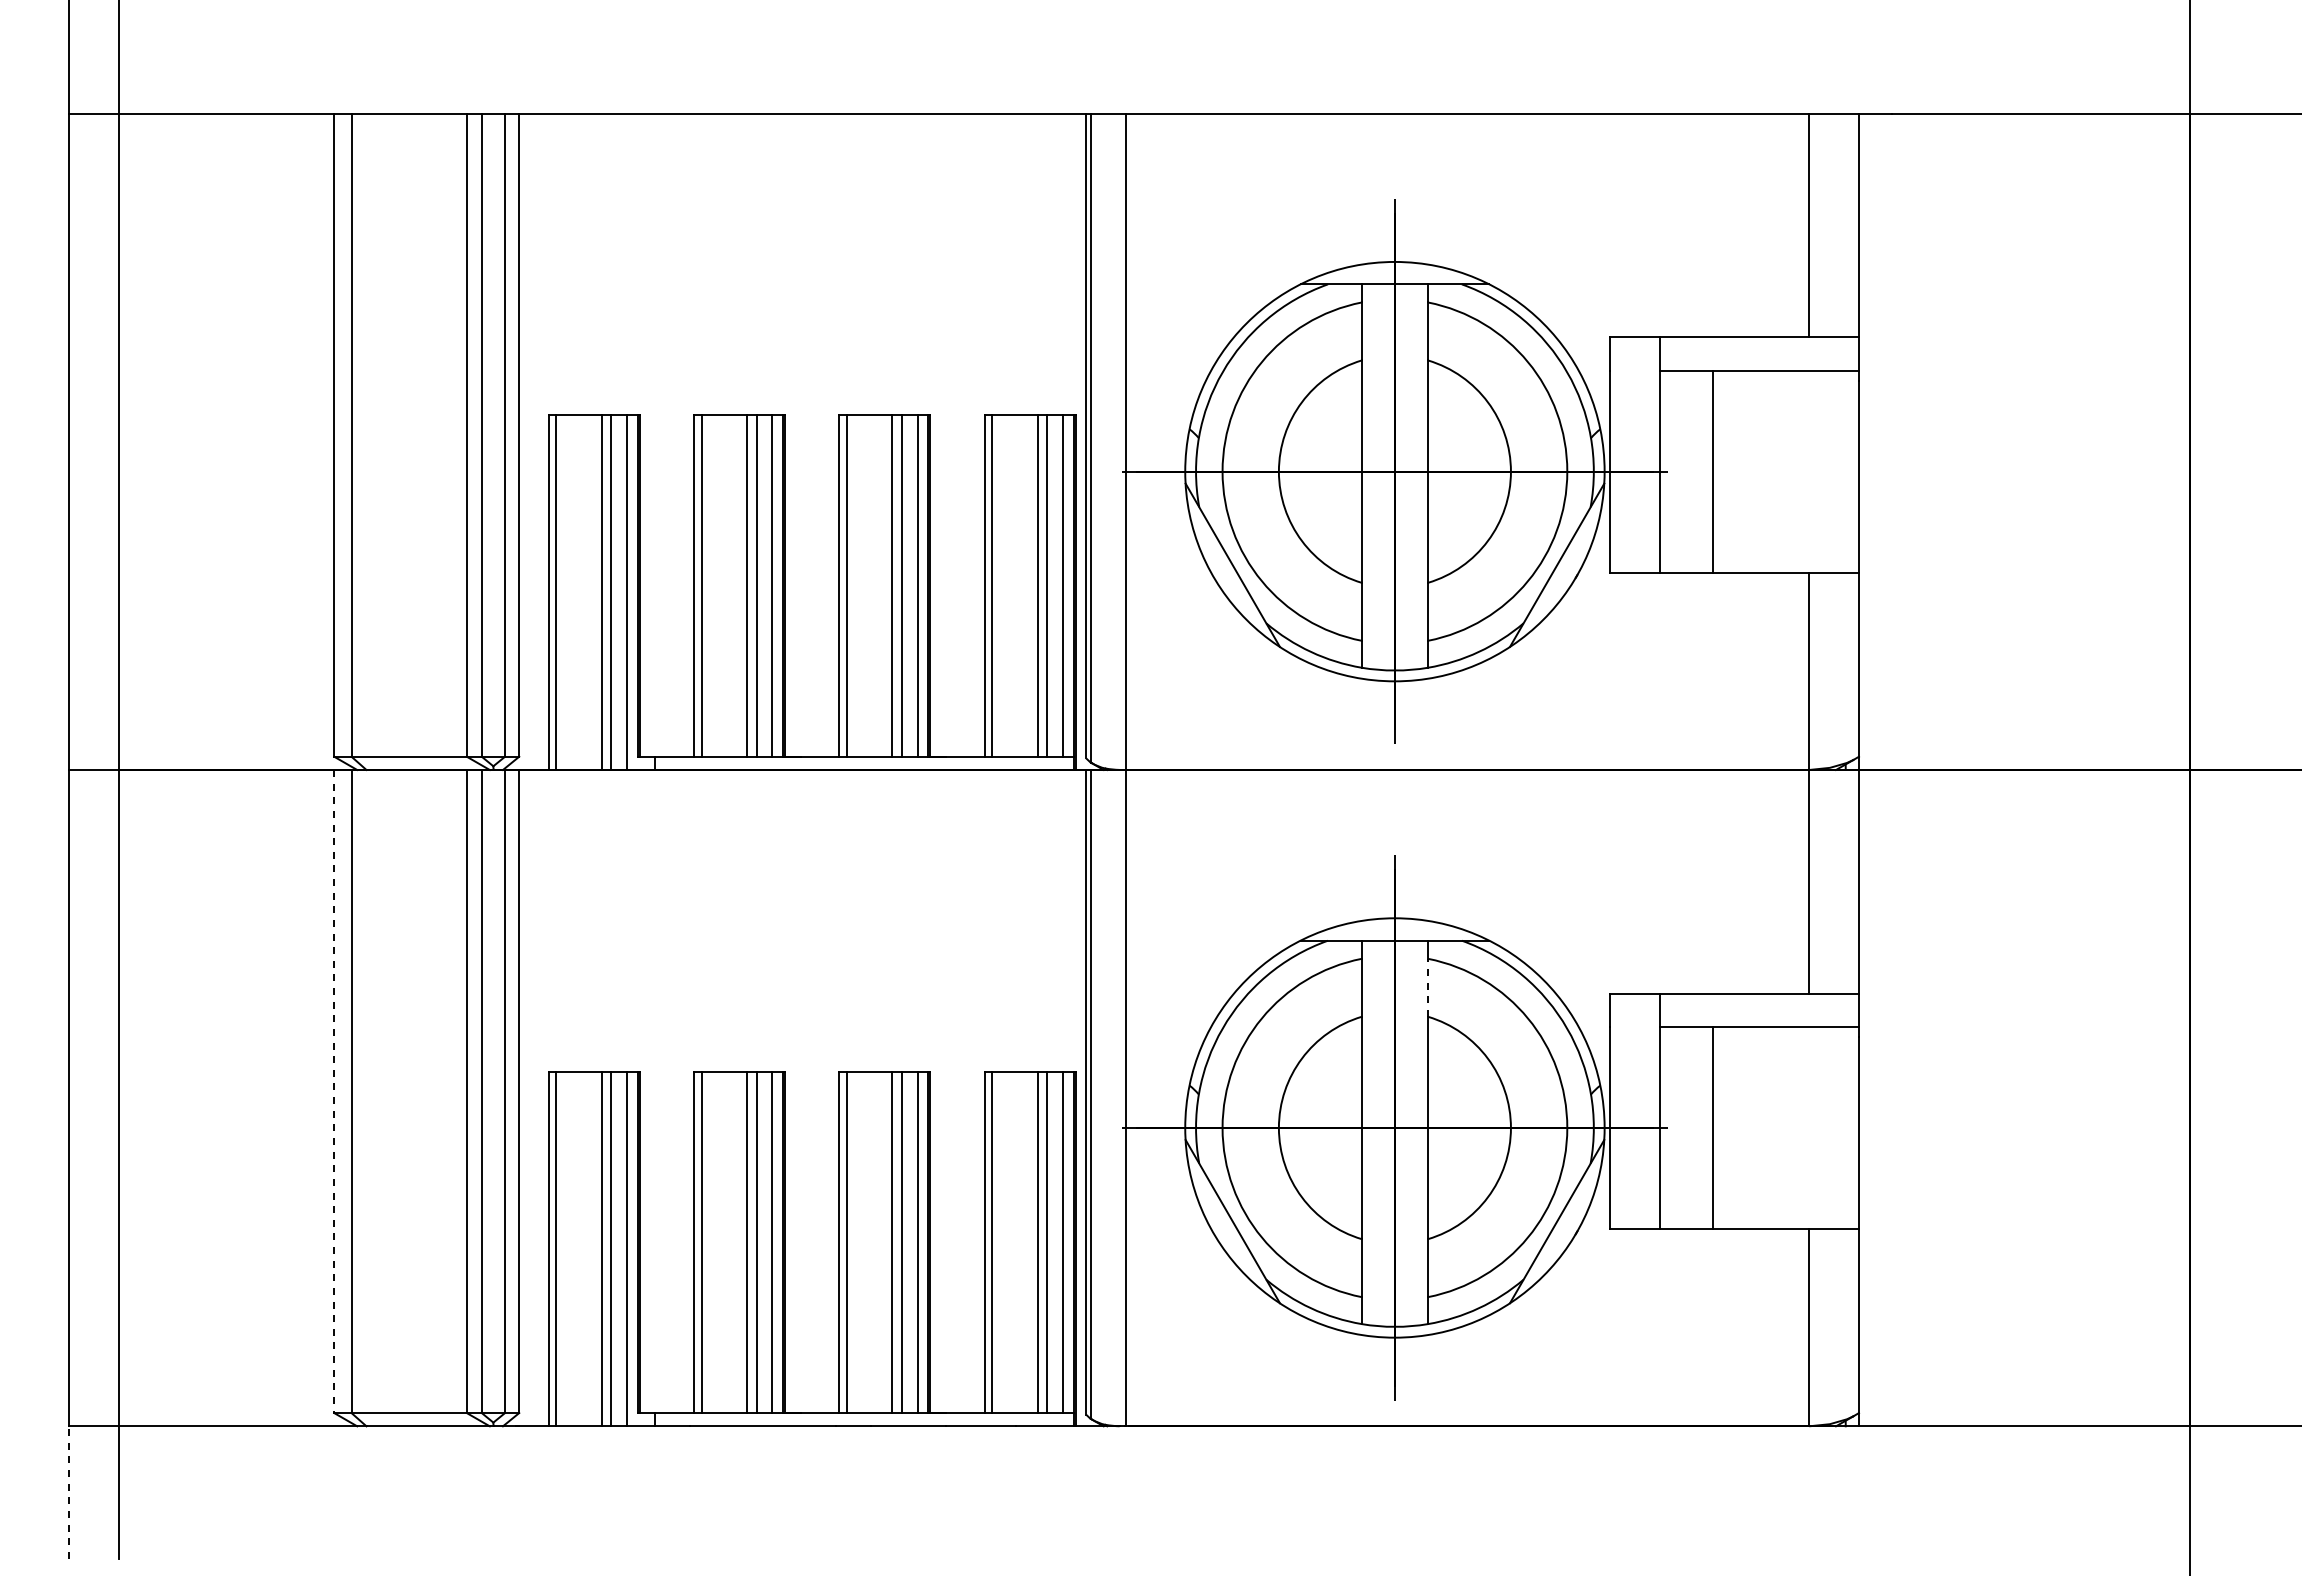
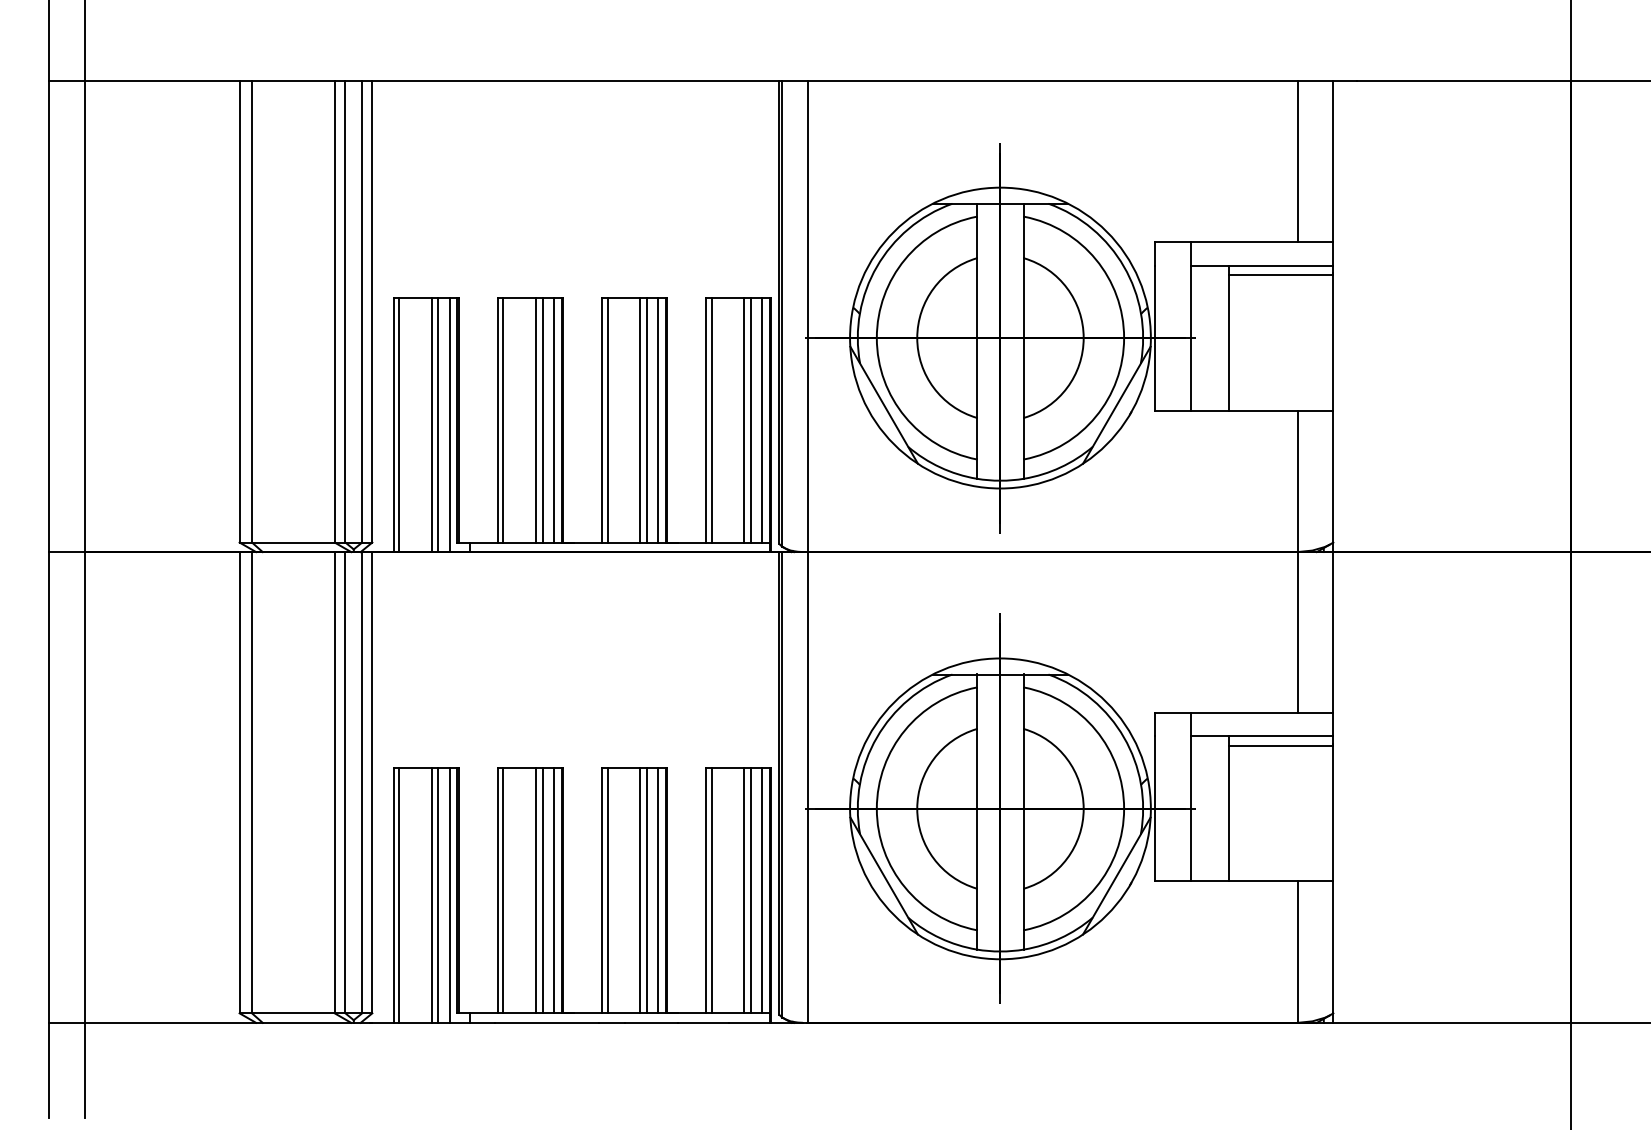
line: (1786, 383) -> (1281, 274), added
line: (1428, 987) -> (1024, 708), dashed -> solid
line: (1786, 1039) -> (1281, 745), added
line: (334, 1091) -> (239, 782), dashed -> solid
line: (69, 1492) -> (49, 1070), dashed -> solid

